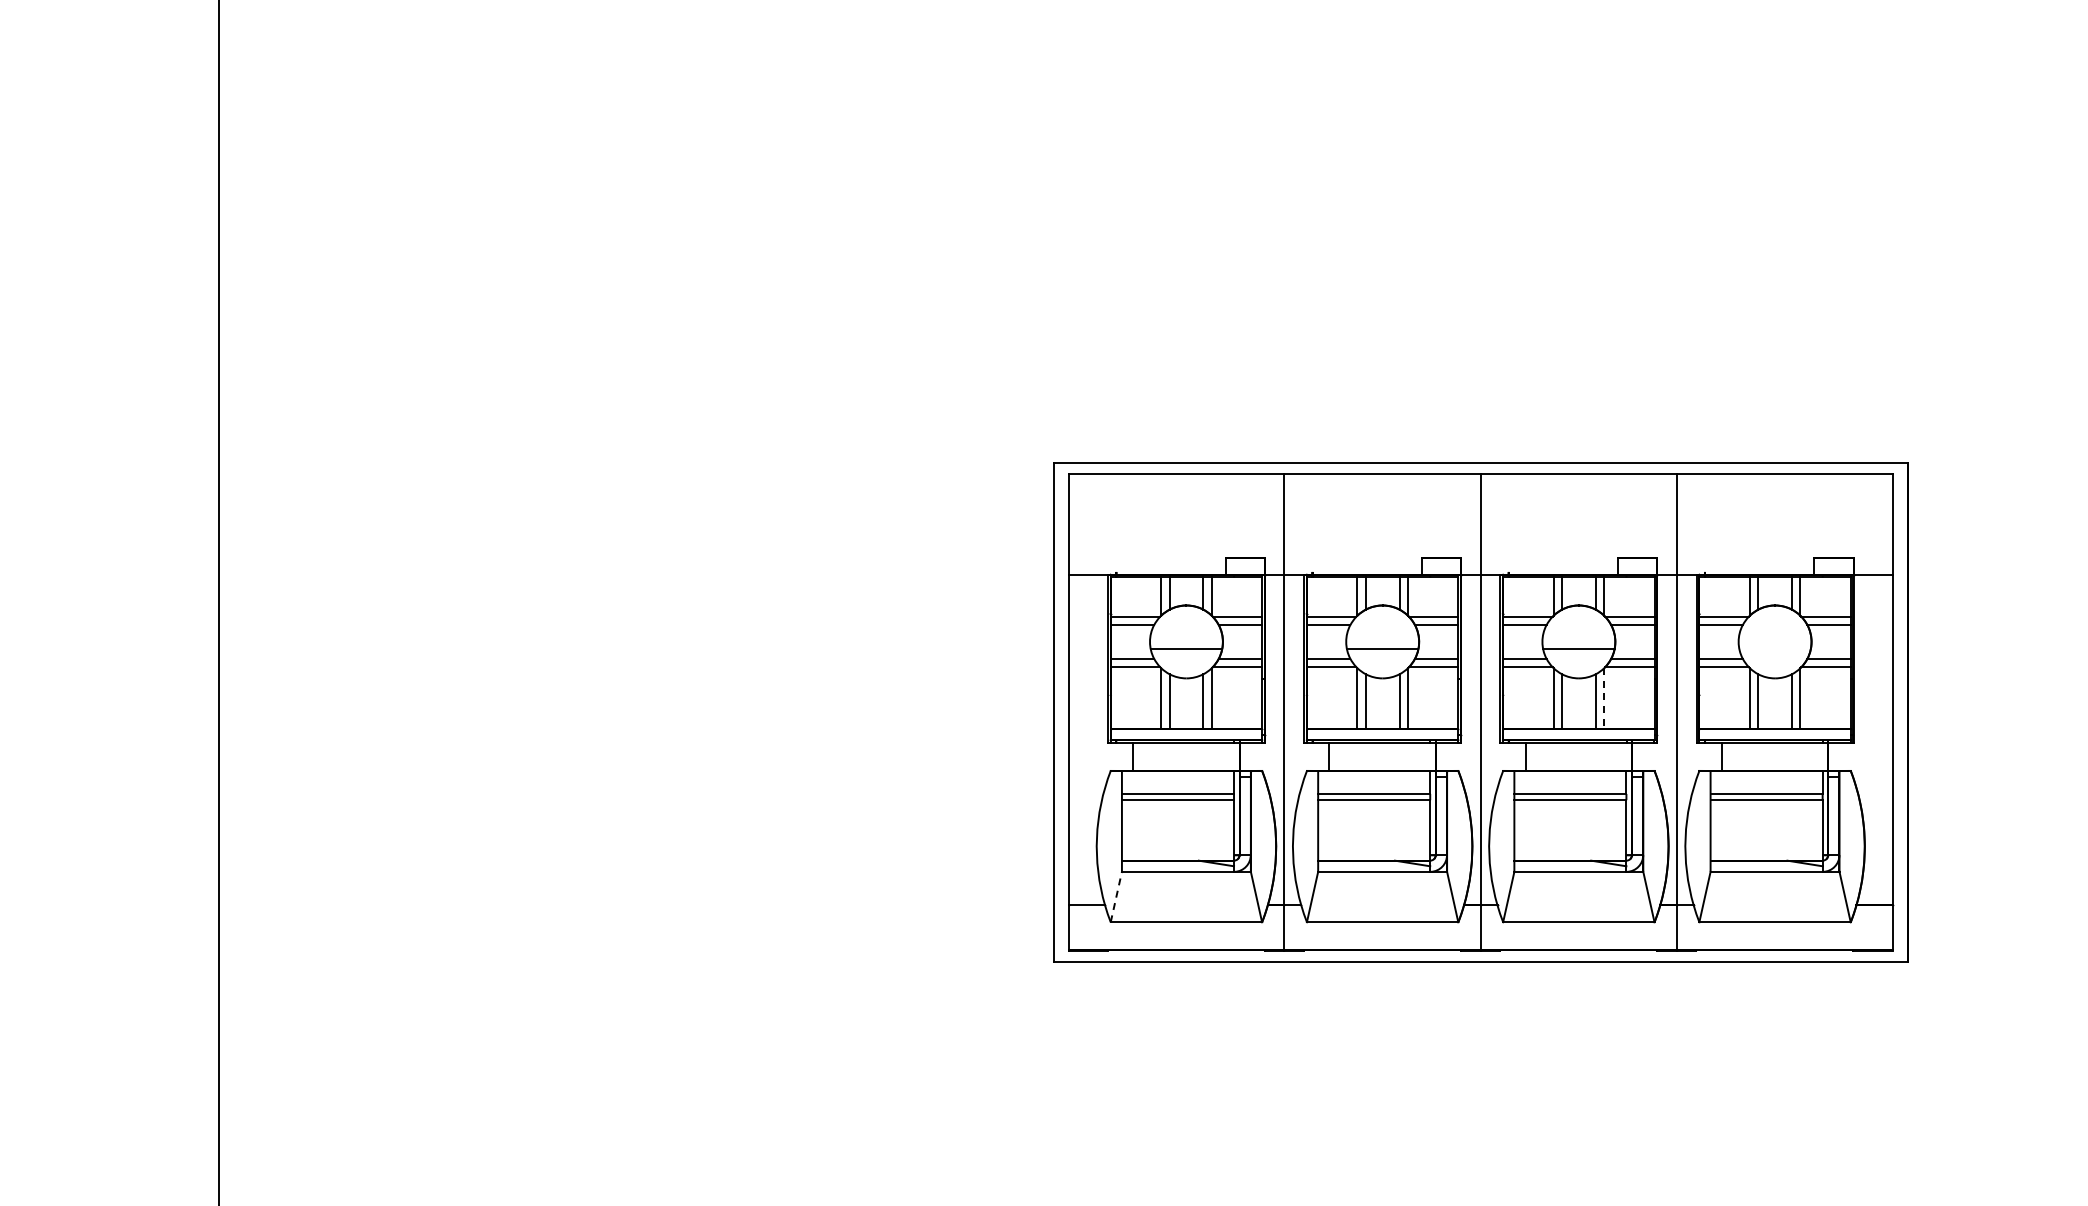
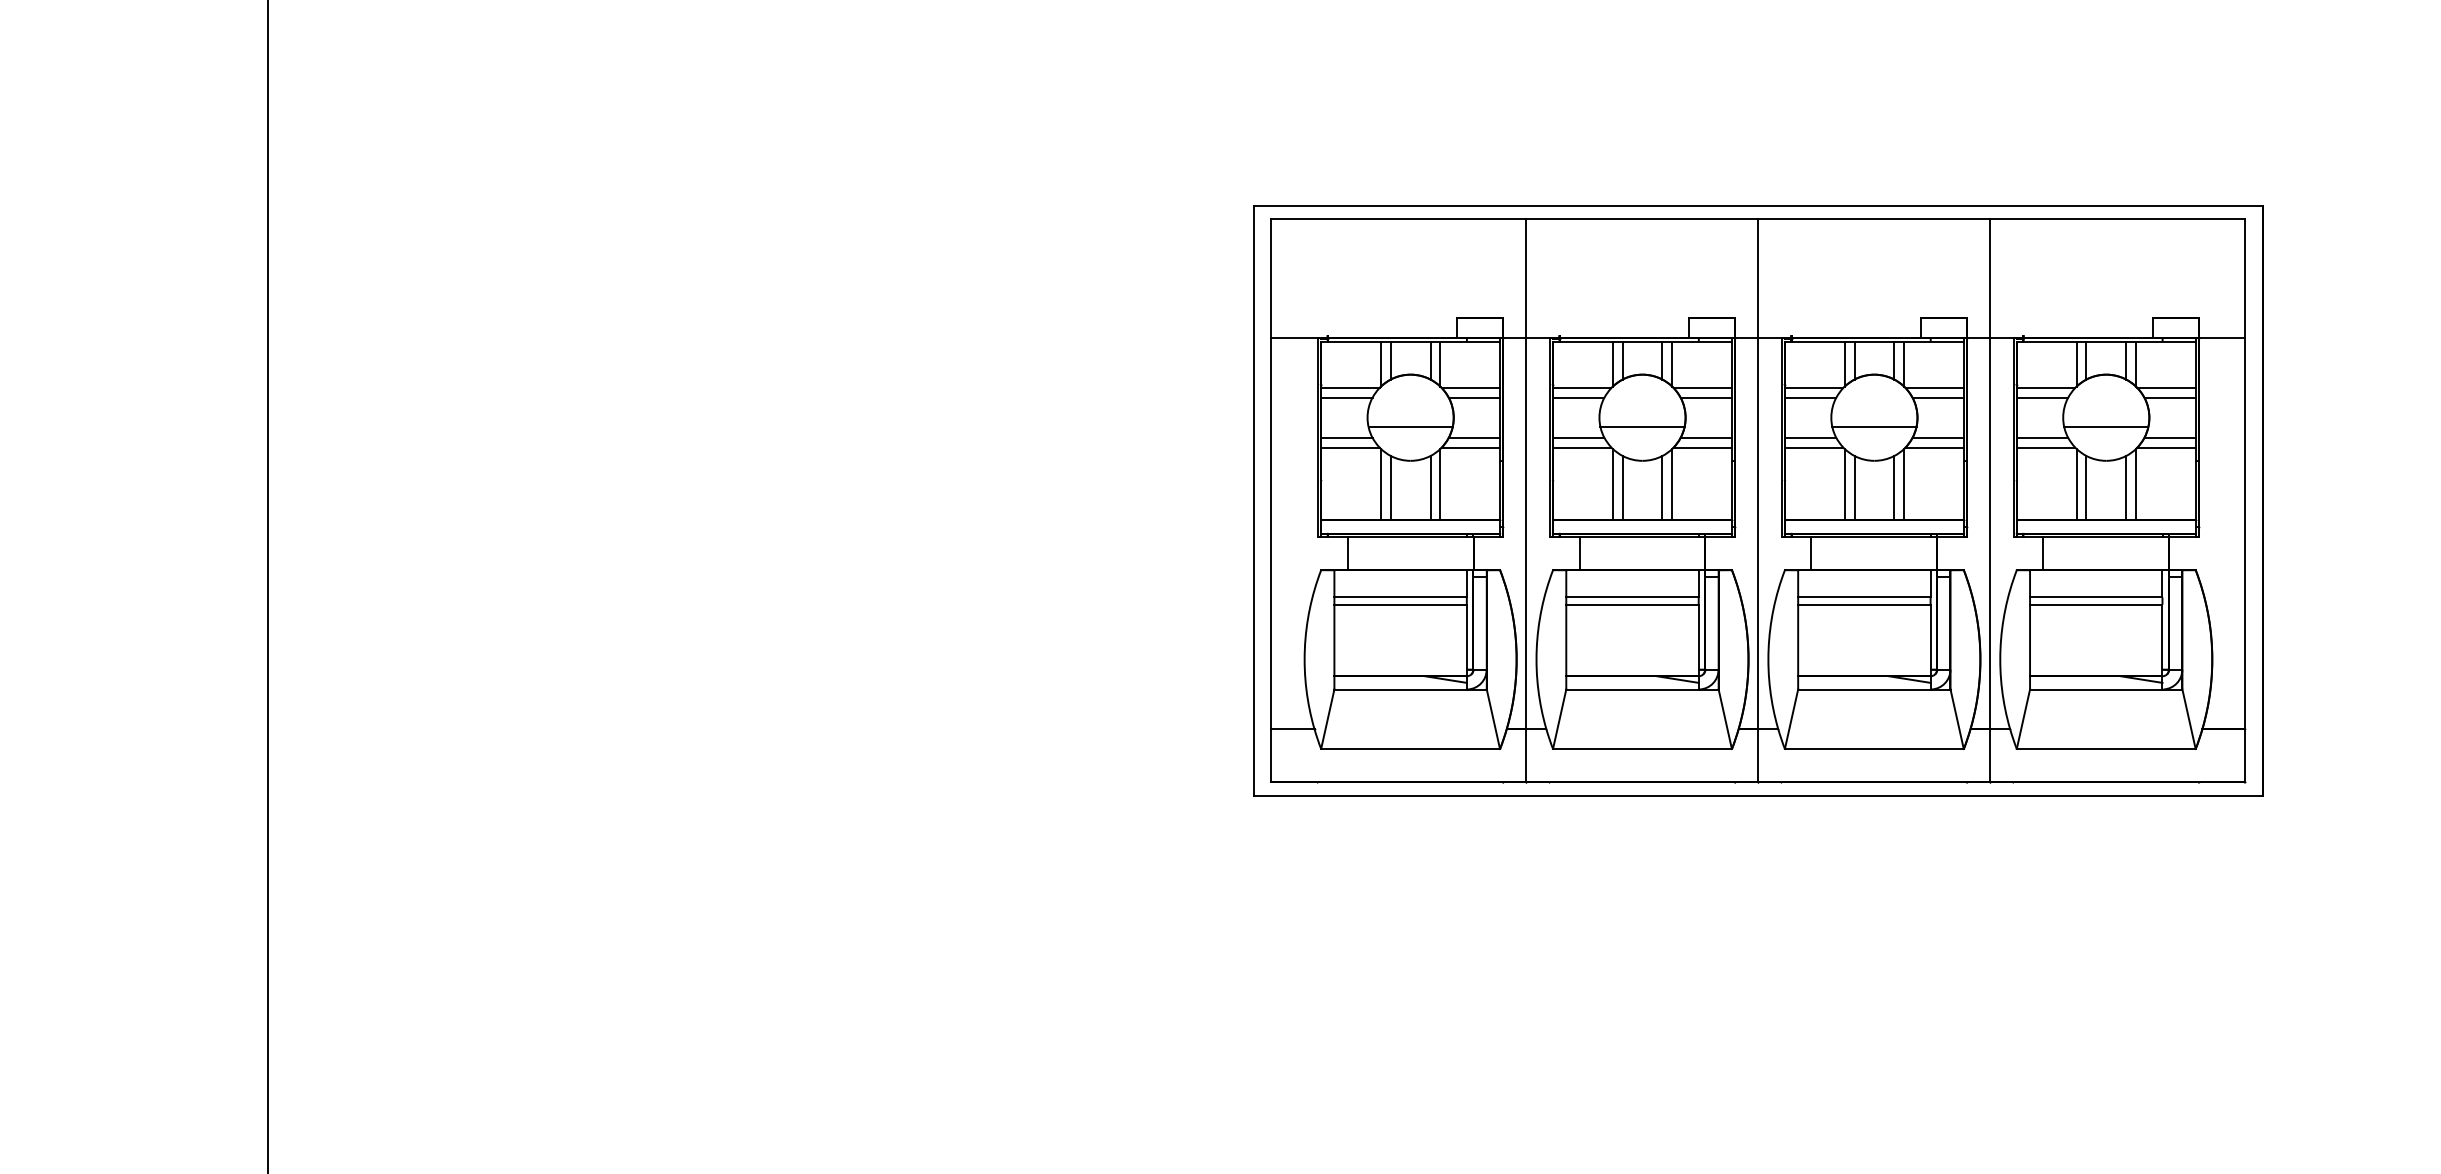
line: (1774, 649) -> (2105, 426), added
line: (1604, 699) -> (1904, 485), dashed -> solid
line: (1116, 897) -> (1327, 719), dashed -> solid

